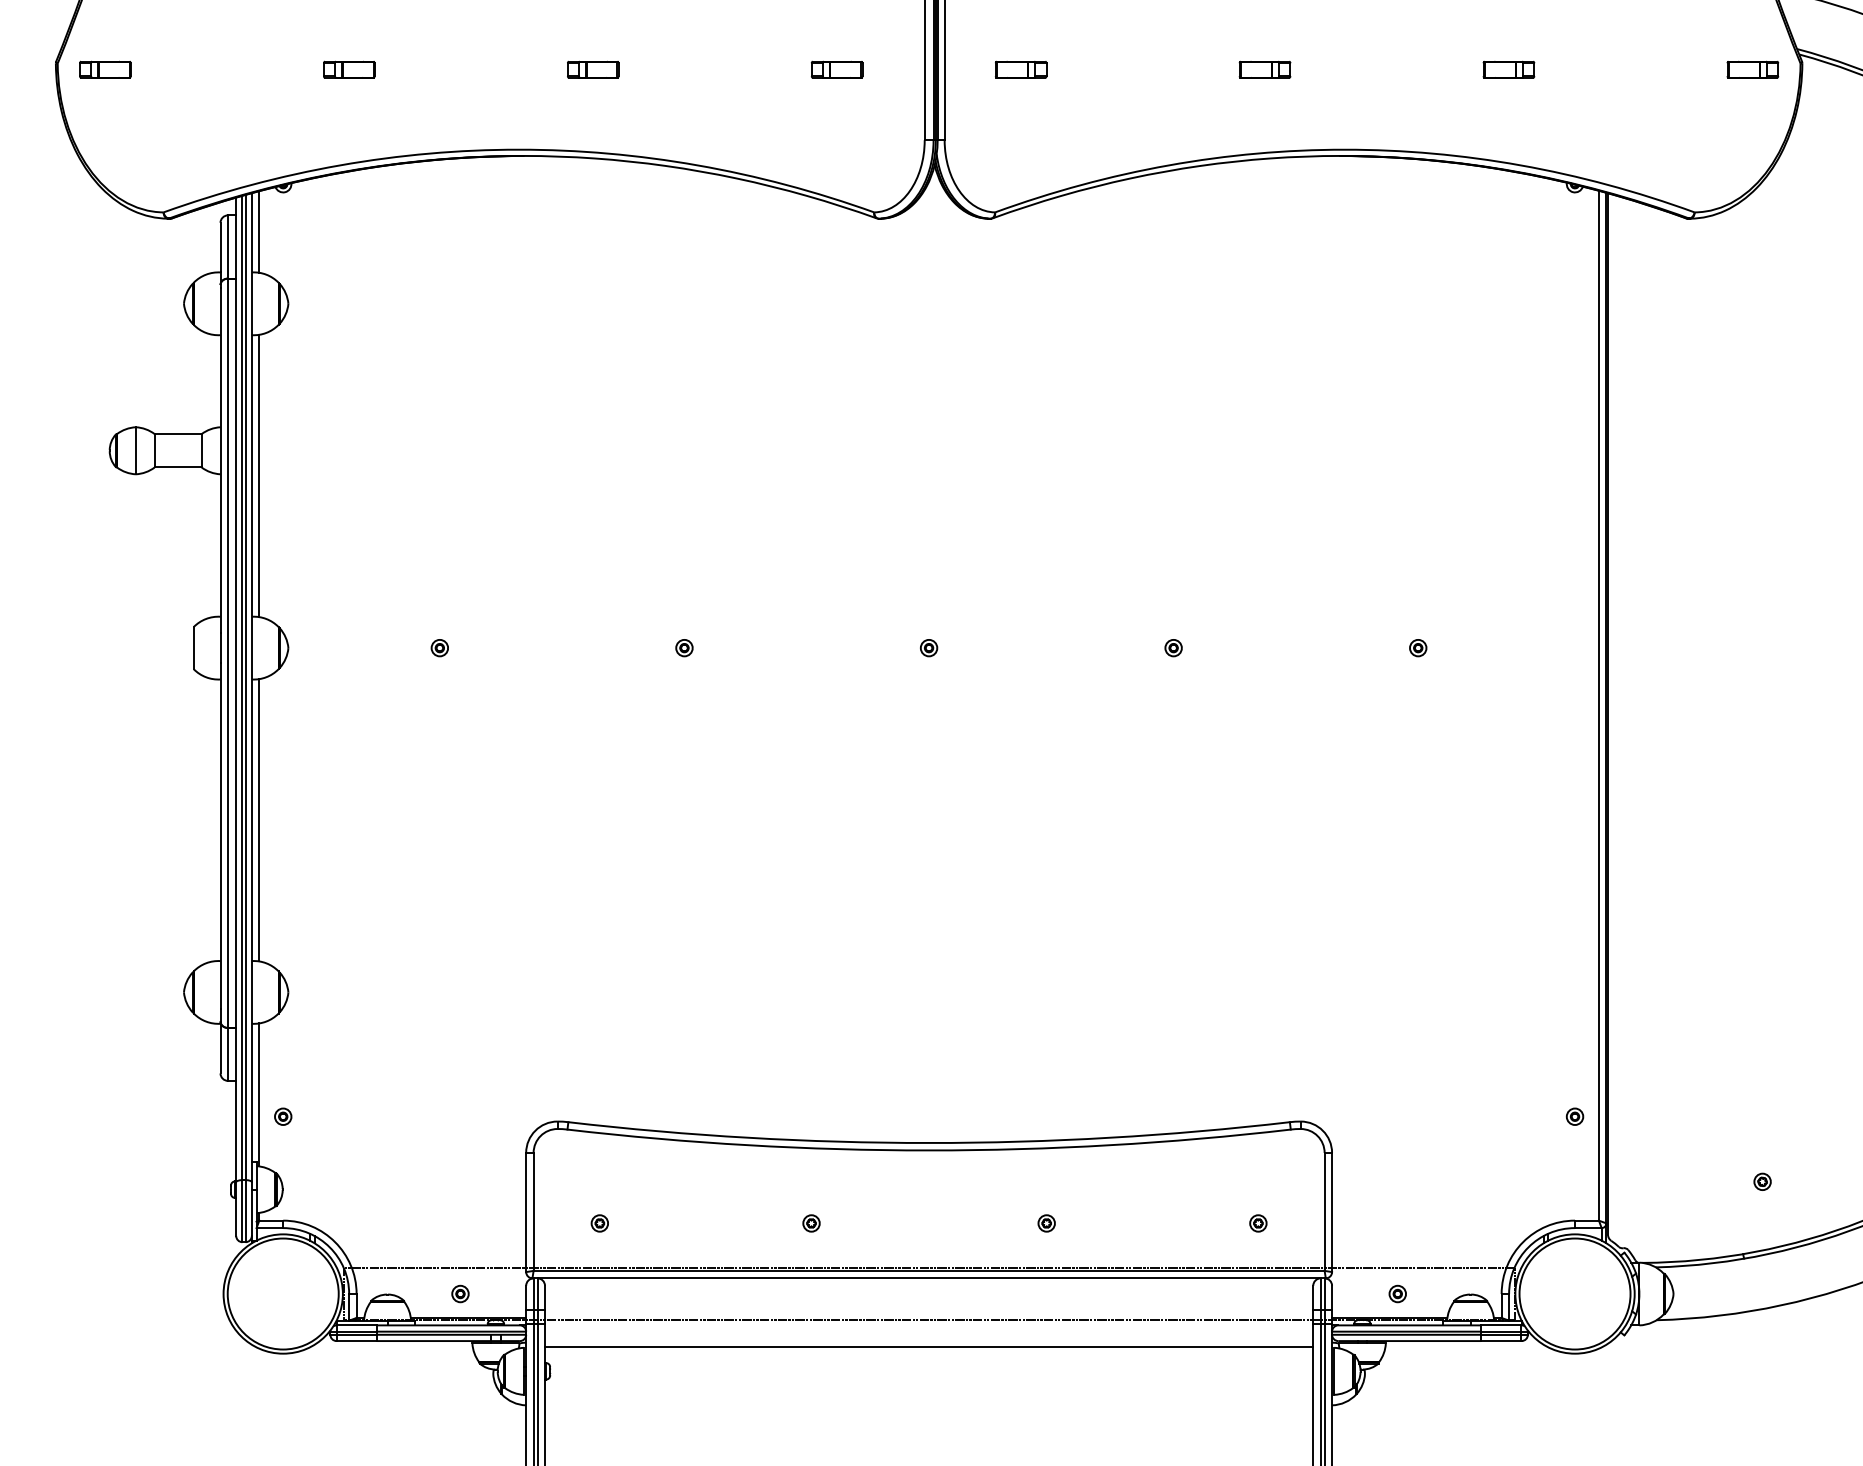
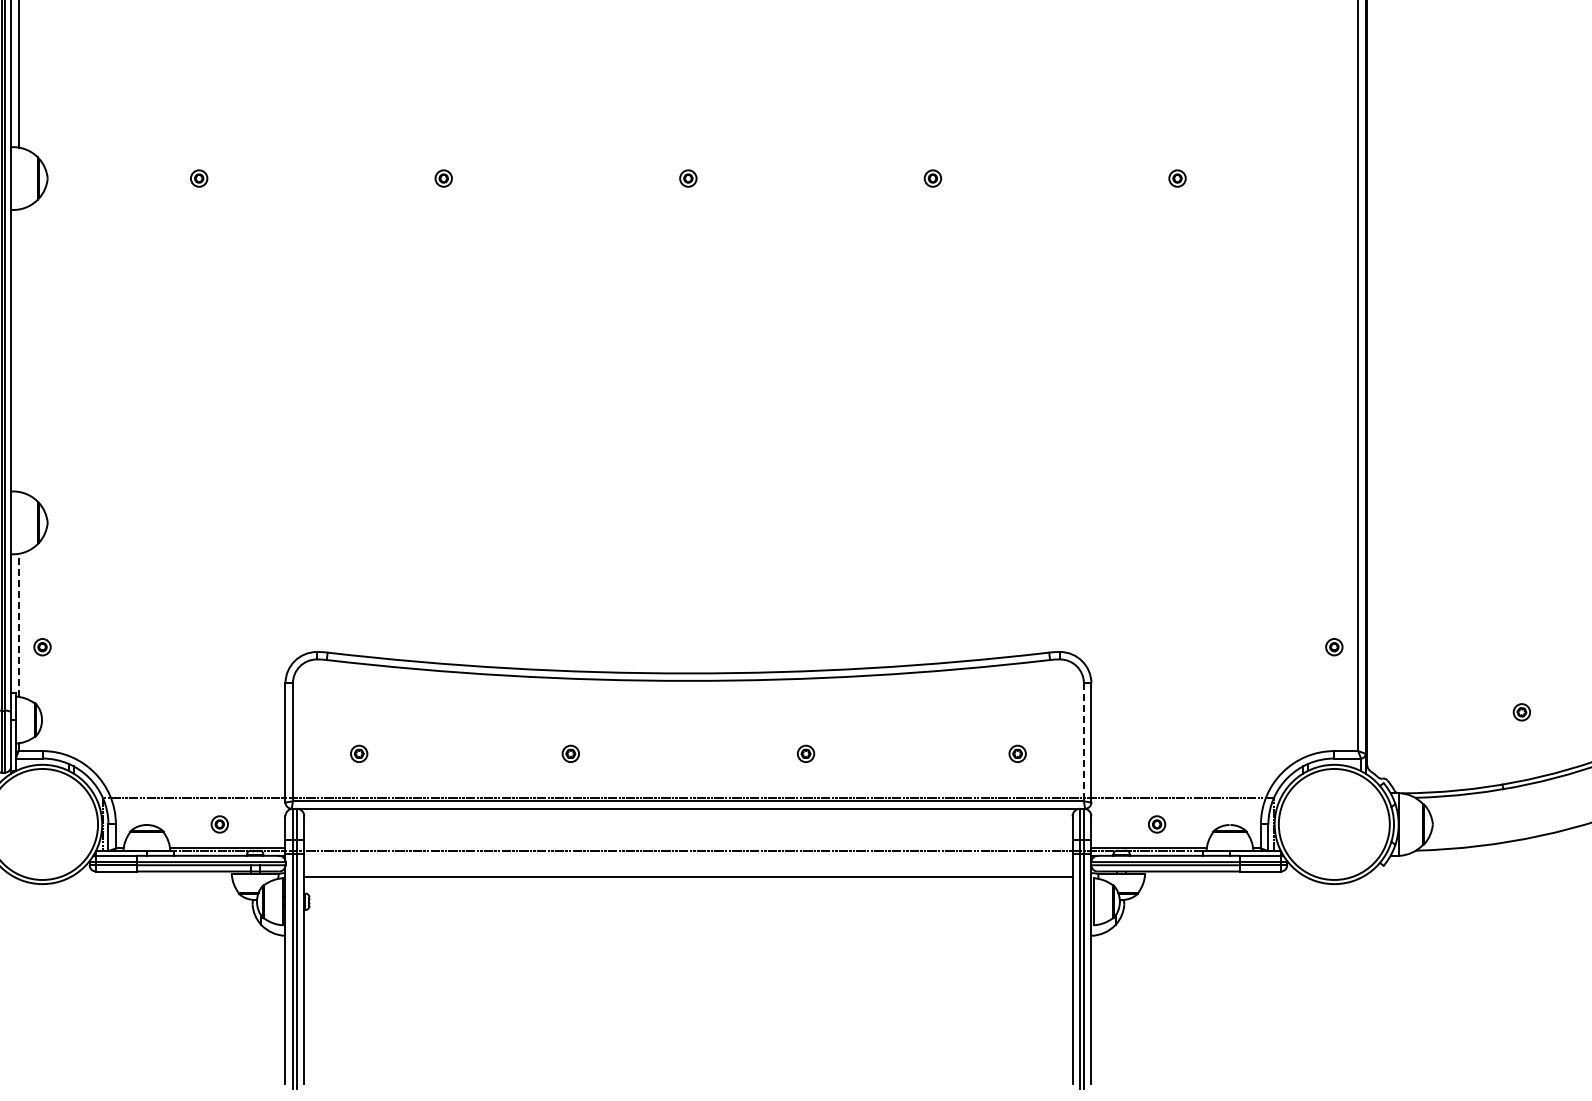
line: (259, 820) -> (18, 350), removed
line: (259, 1094) -> (18, 624), solid -> dashed
line: (1324, 1211) -> (1083, 741), solid -> dashed

